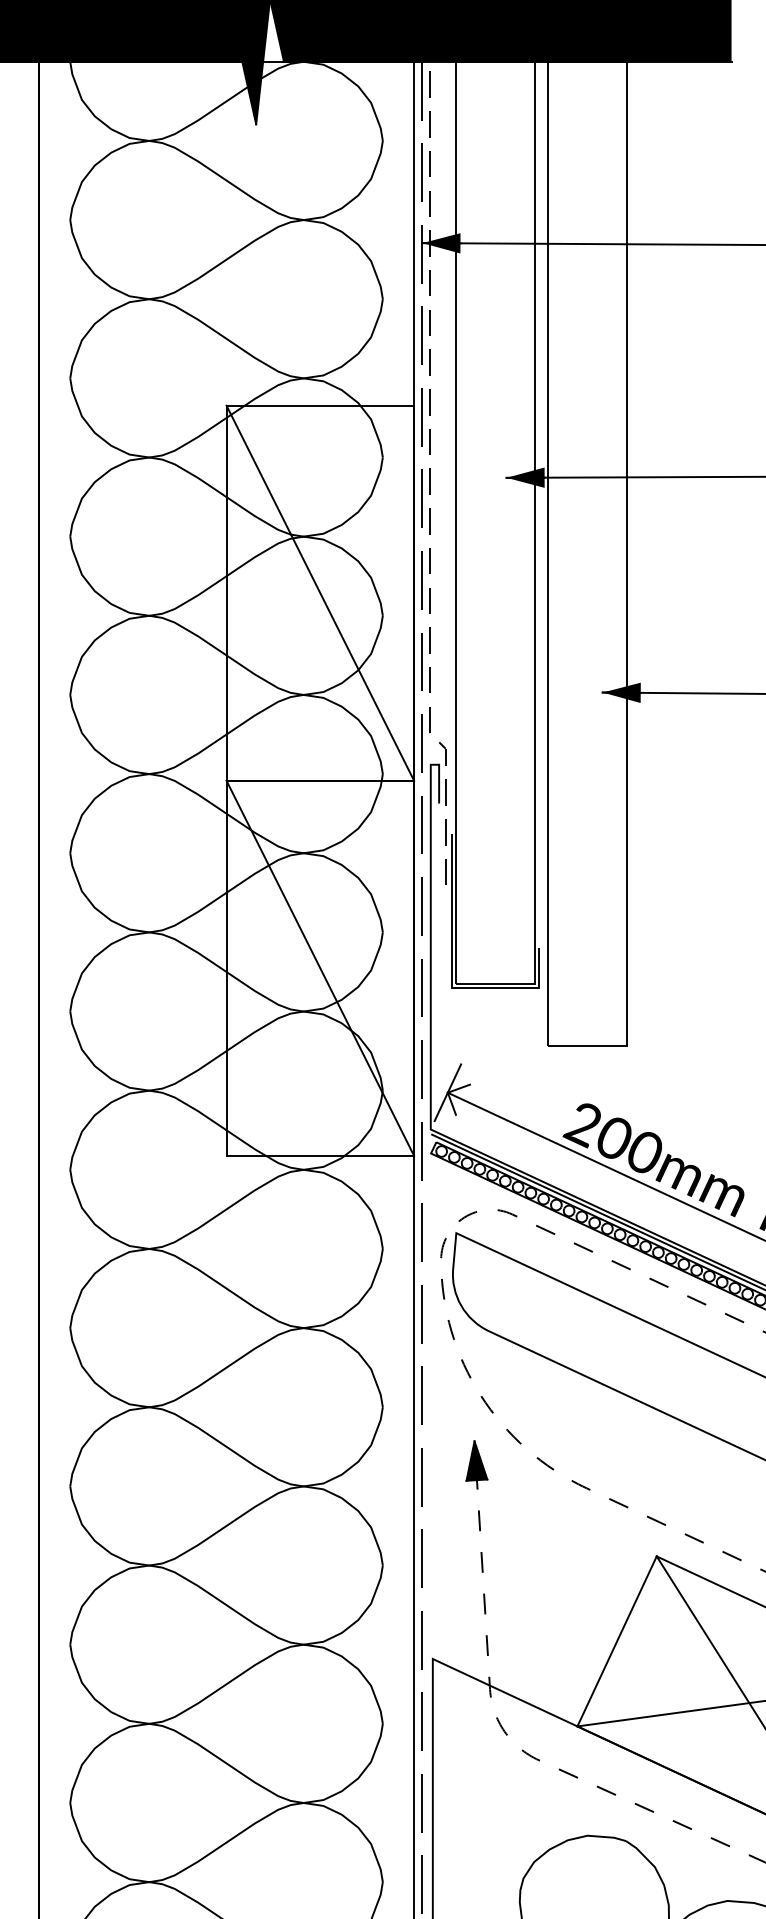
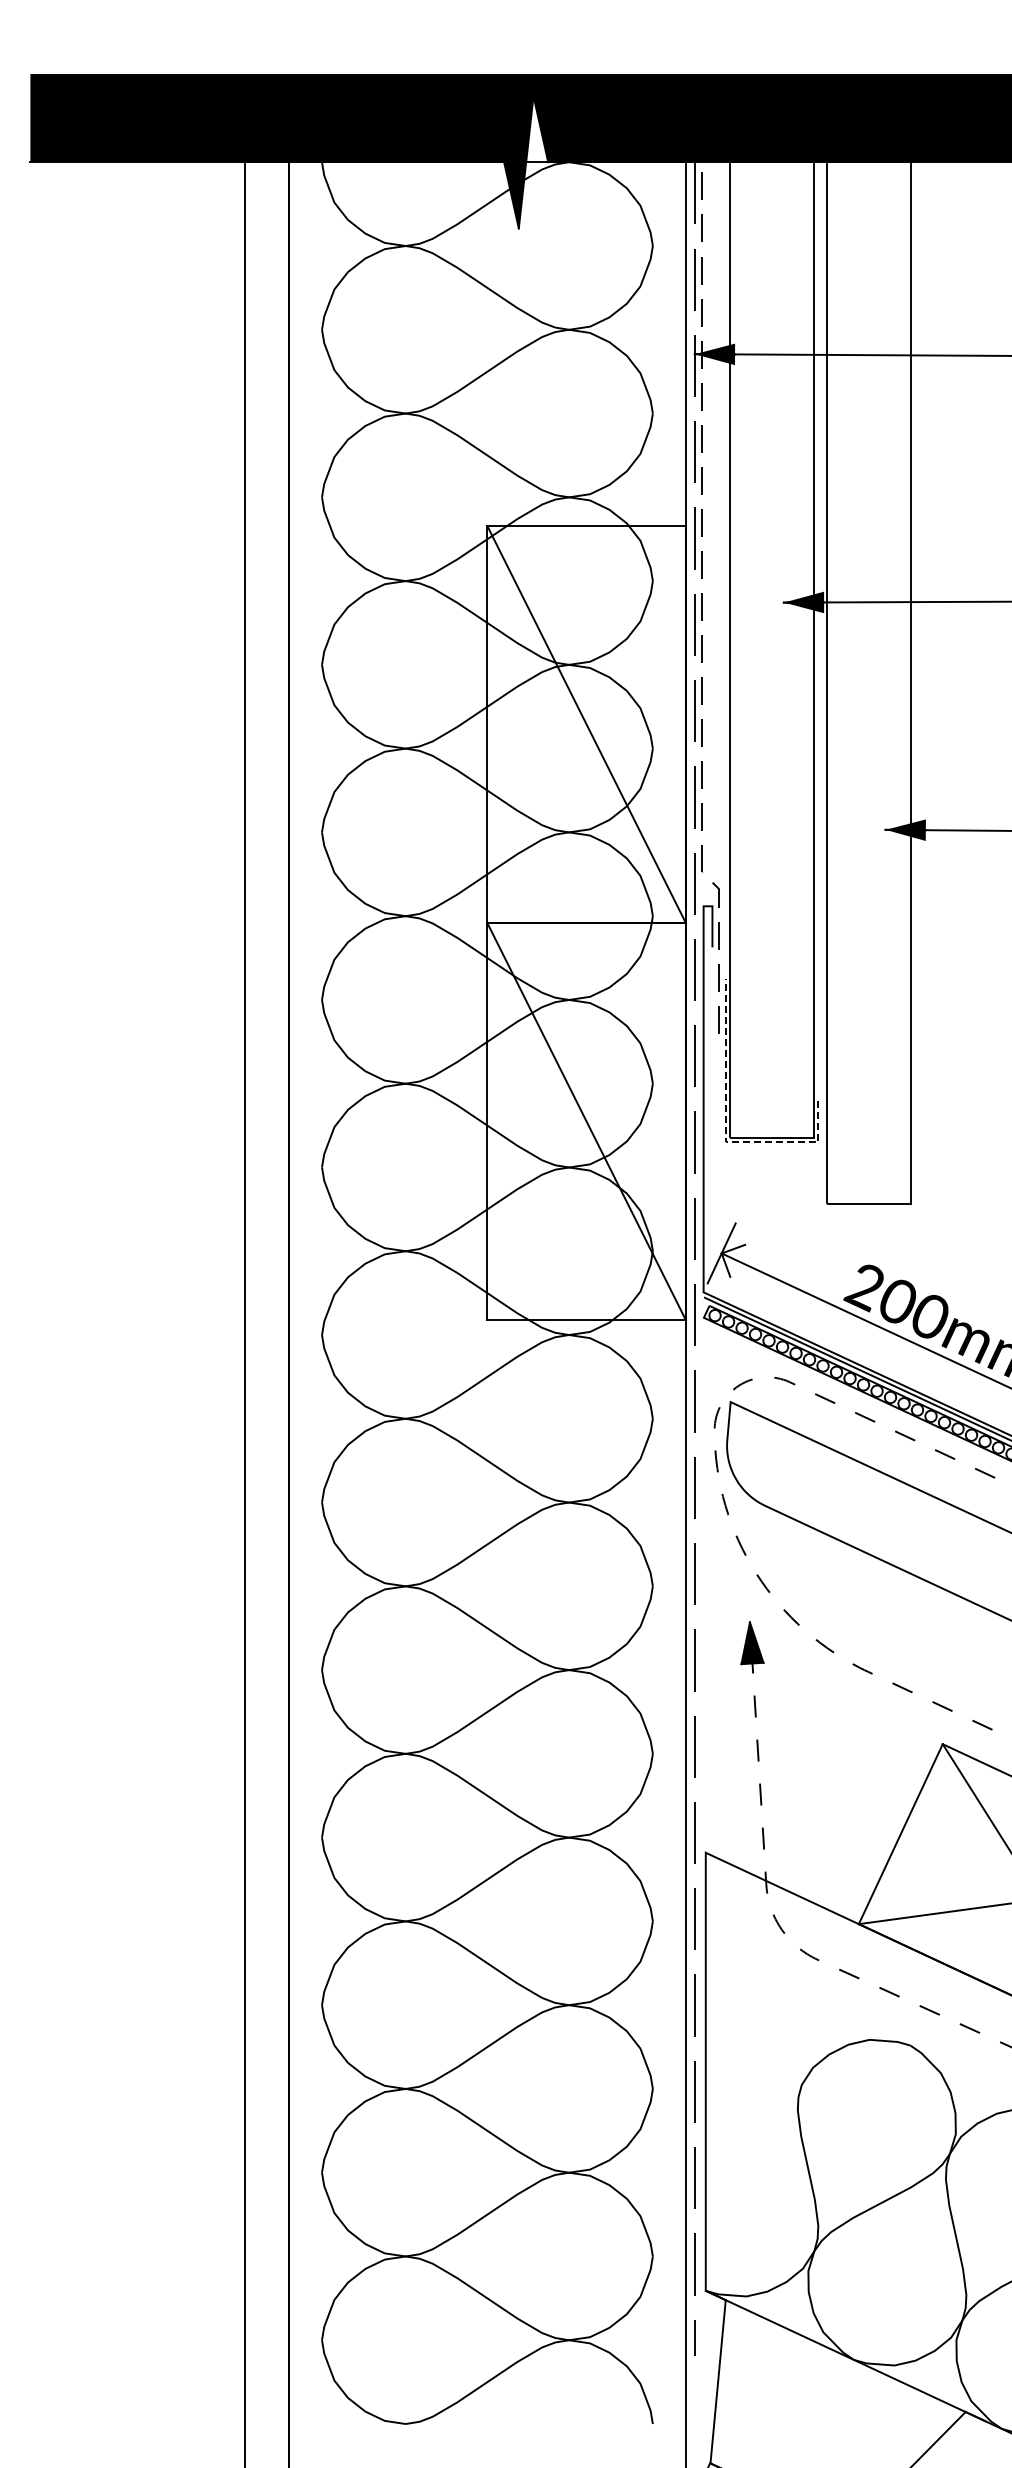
line: (451, 975) -> (725, 1129), solid -> dashed

